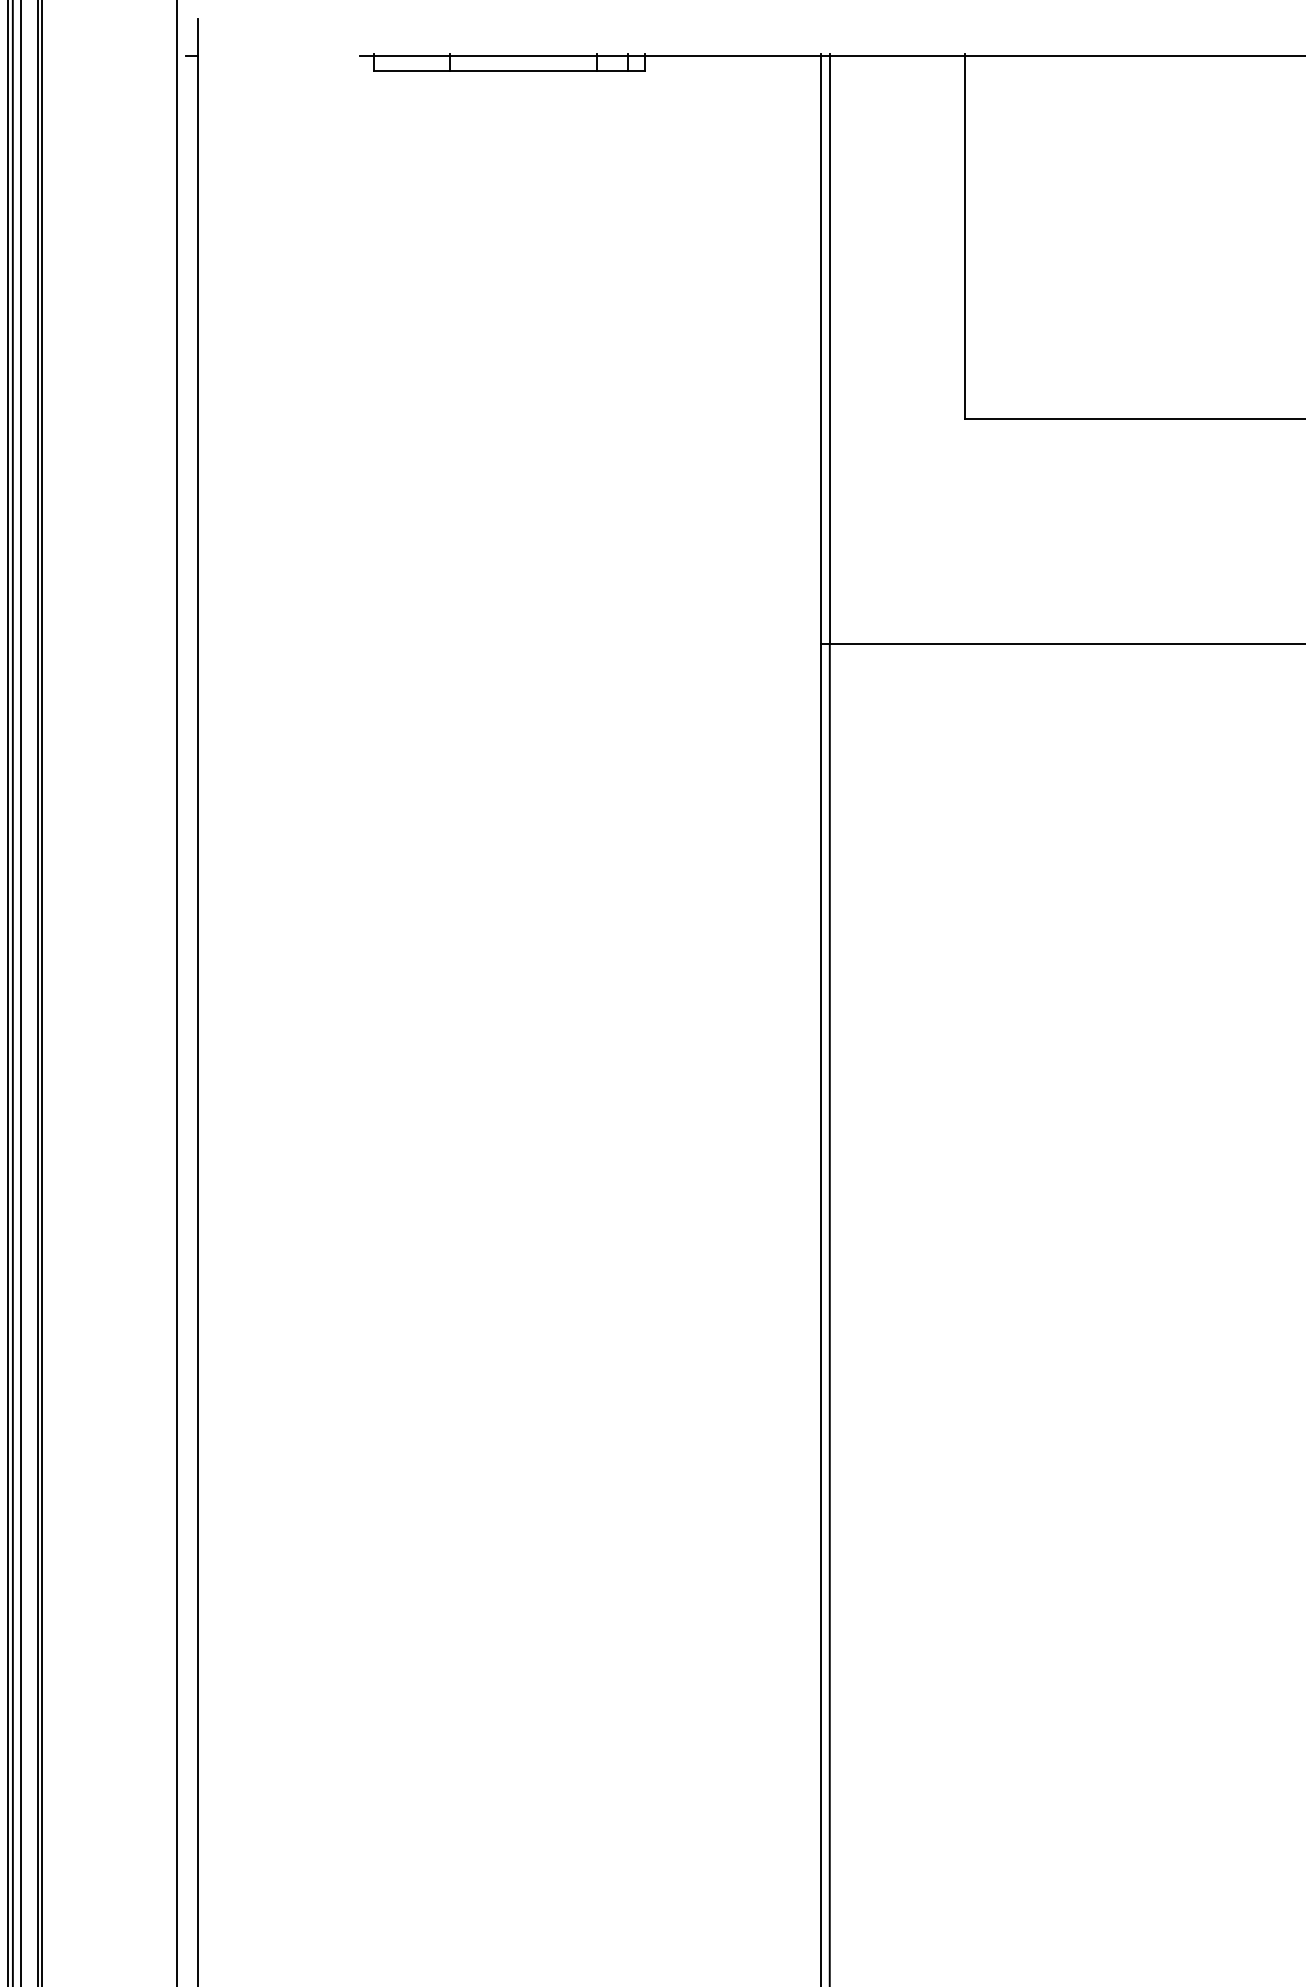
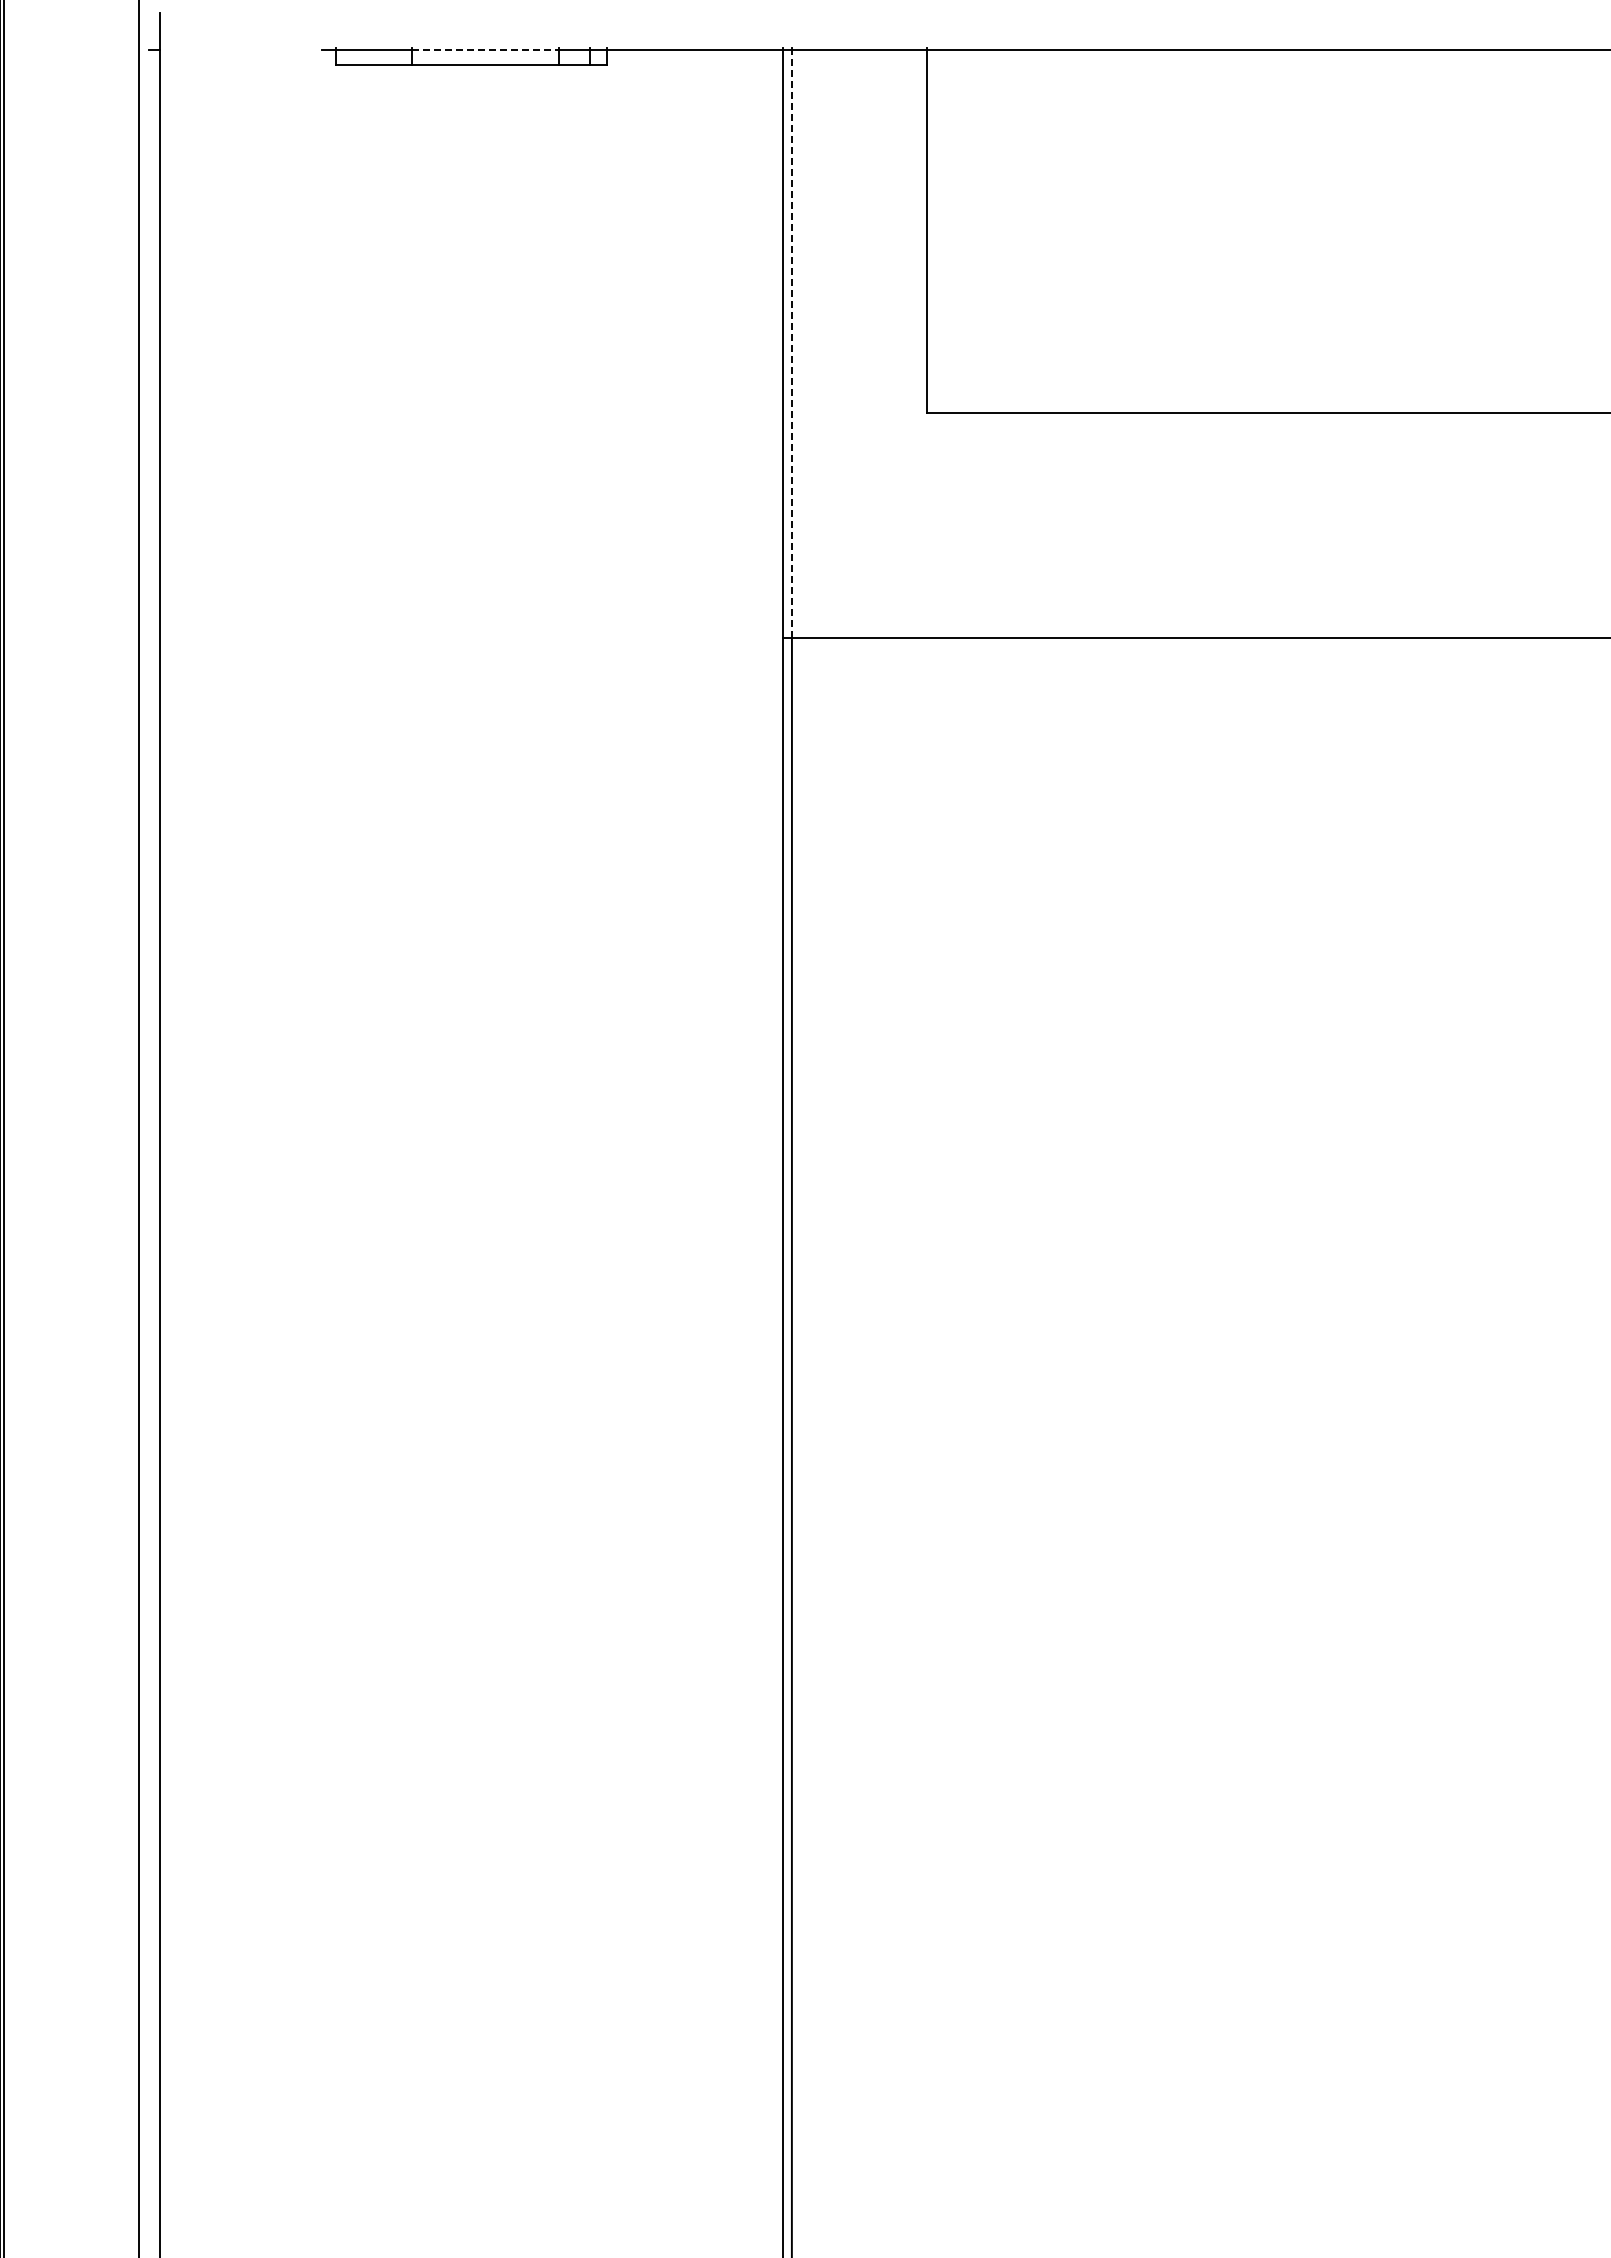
line: (523, 56) -> (485, 50), solid -> dashed
line: (829, 349) -> (791, 343), solid -> dashed

